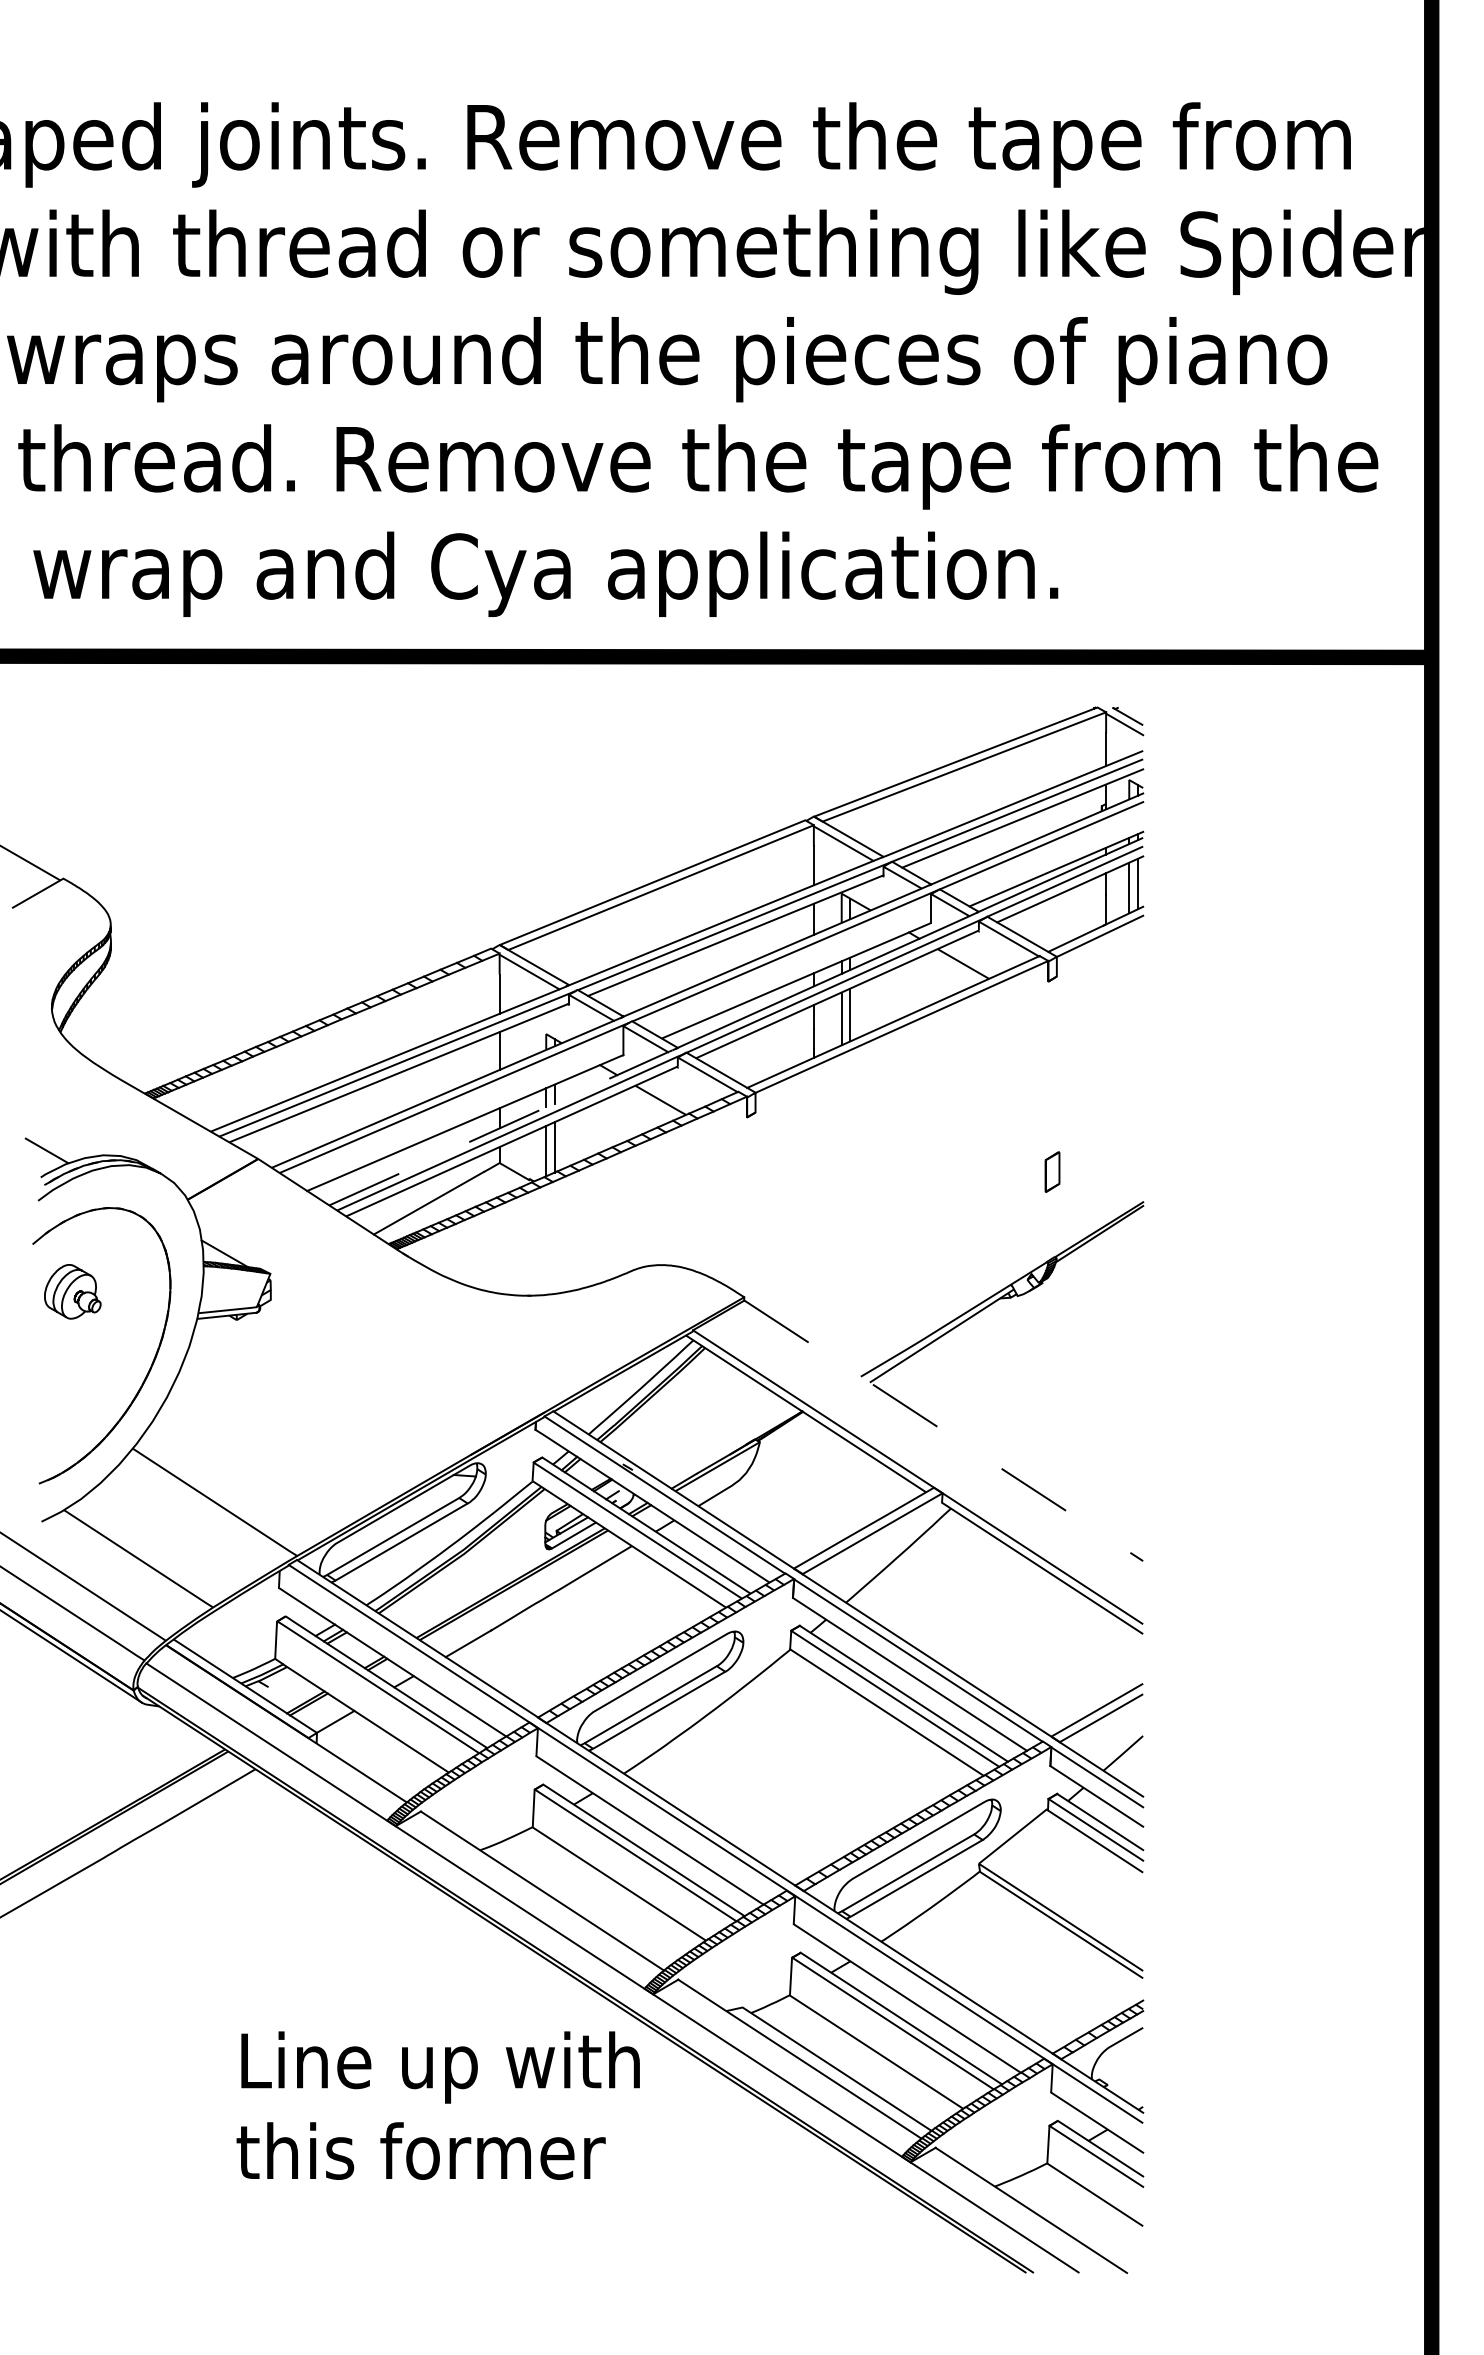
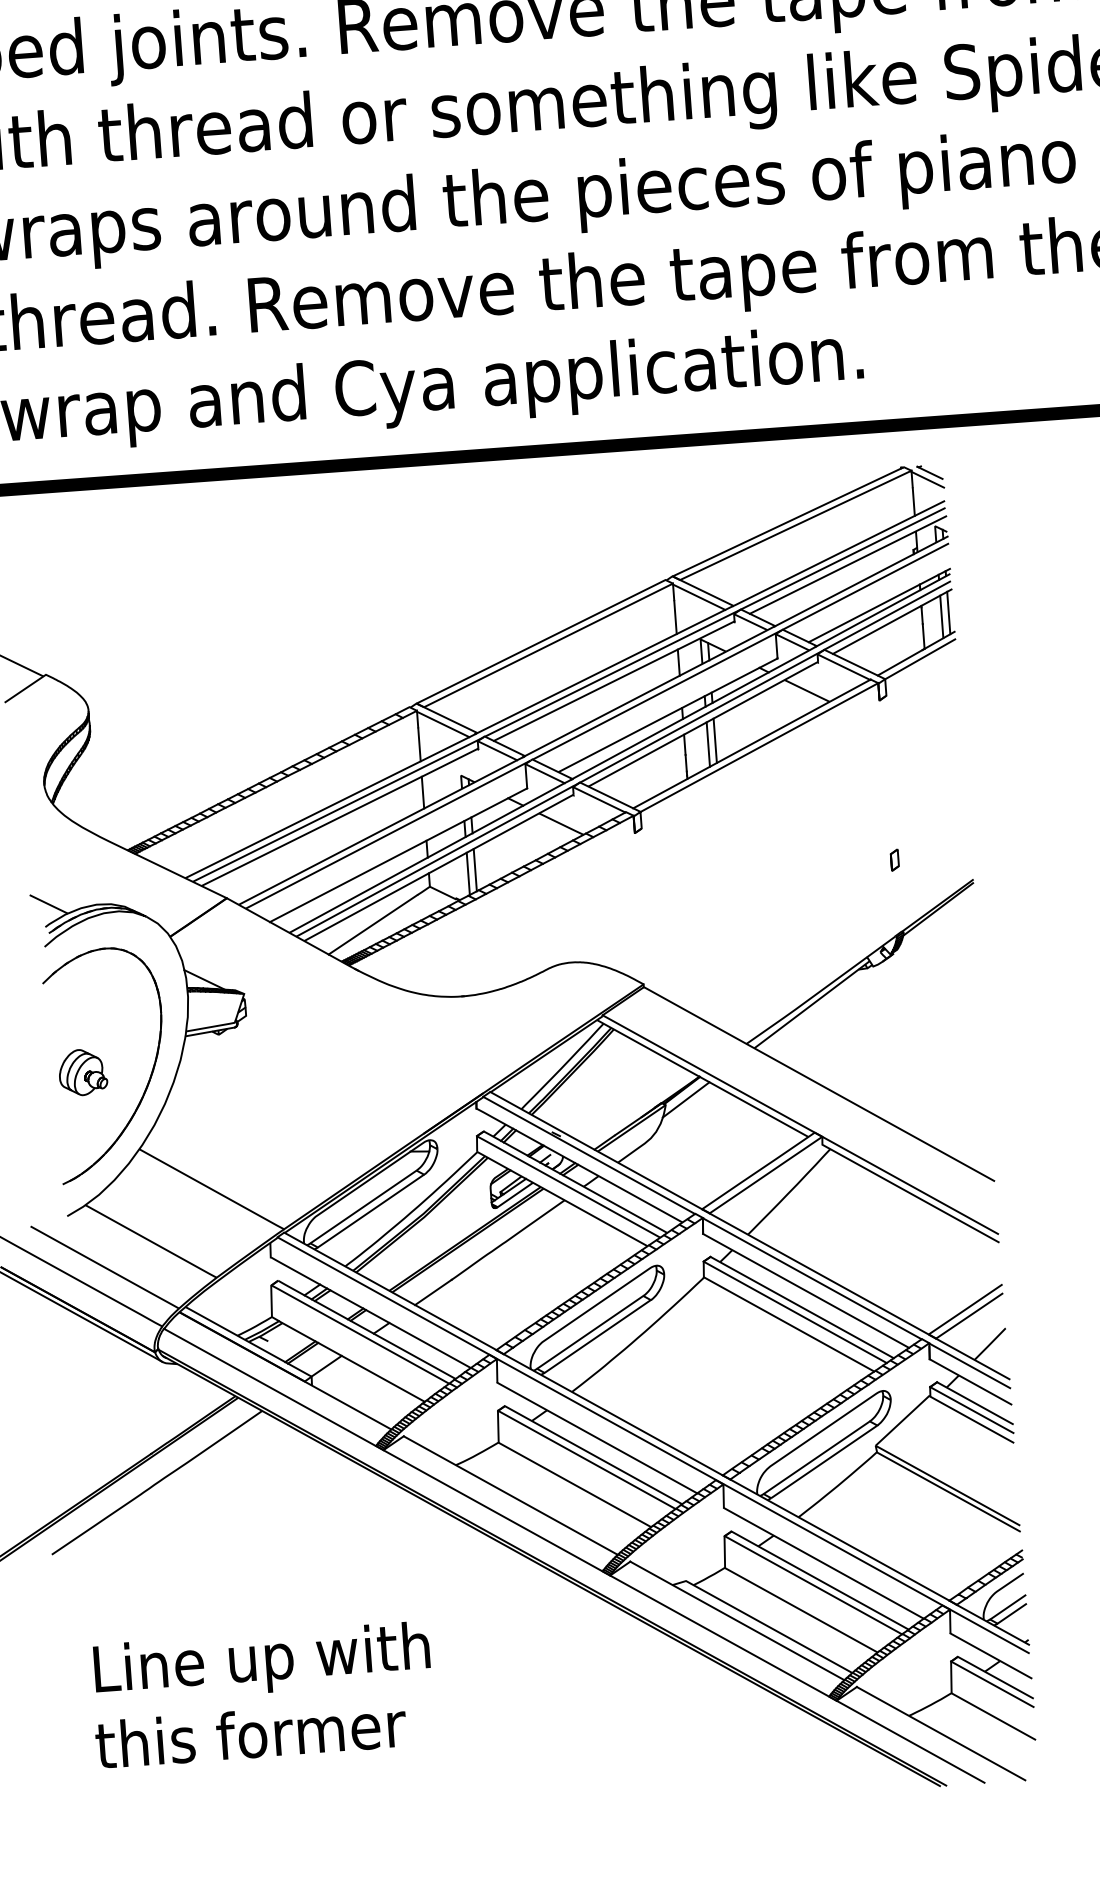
line: (503, 1126) -> (430, 855), dashed -> solid
part: (1052, 1171) -> (894, 859), size x0.62
part: (72, 1291) -> (82, 1072), moved
line: (944, 1431) -> (820, 1084), dashed -> solid
line: (784, 1437) -> (686, 1099), added
line: (1121, 2066) -> (1007, 1607), added
line: (1125, 2074) -> (1011, 1613), added
text: (437, 2105) -> (261, 1694), moved

